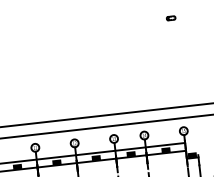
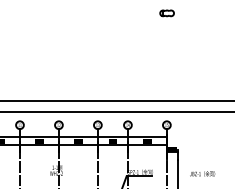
part: (170, 18) -> (166, 13), size x1.6

